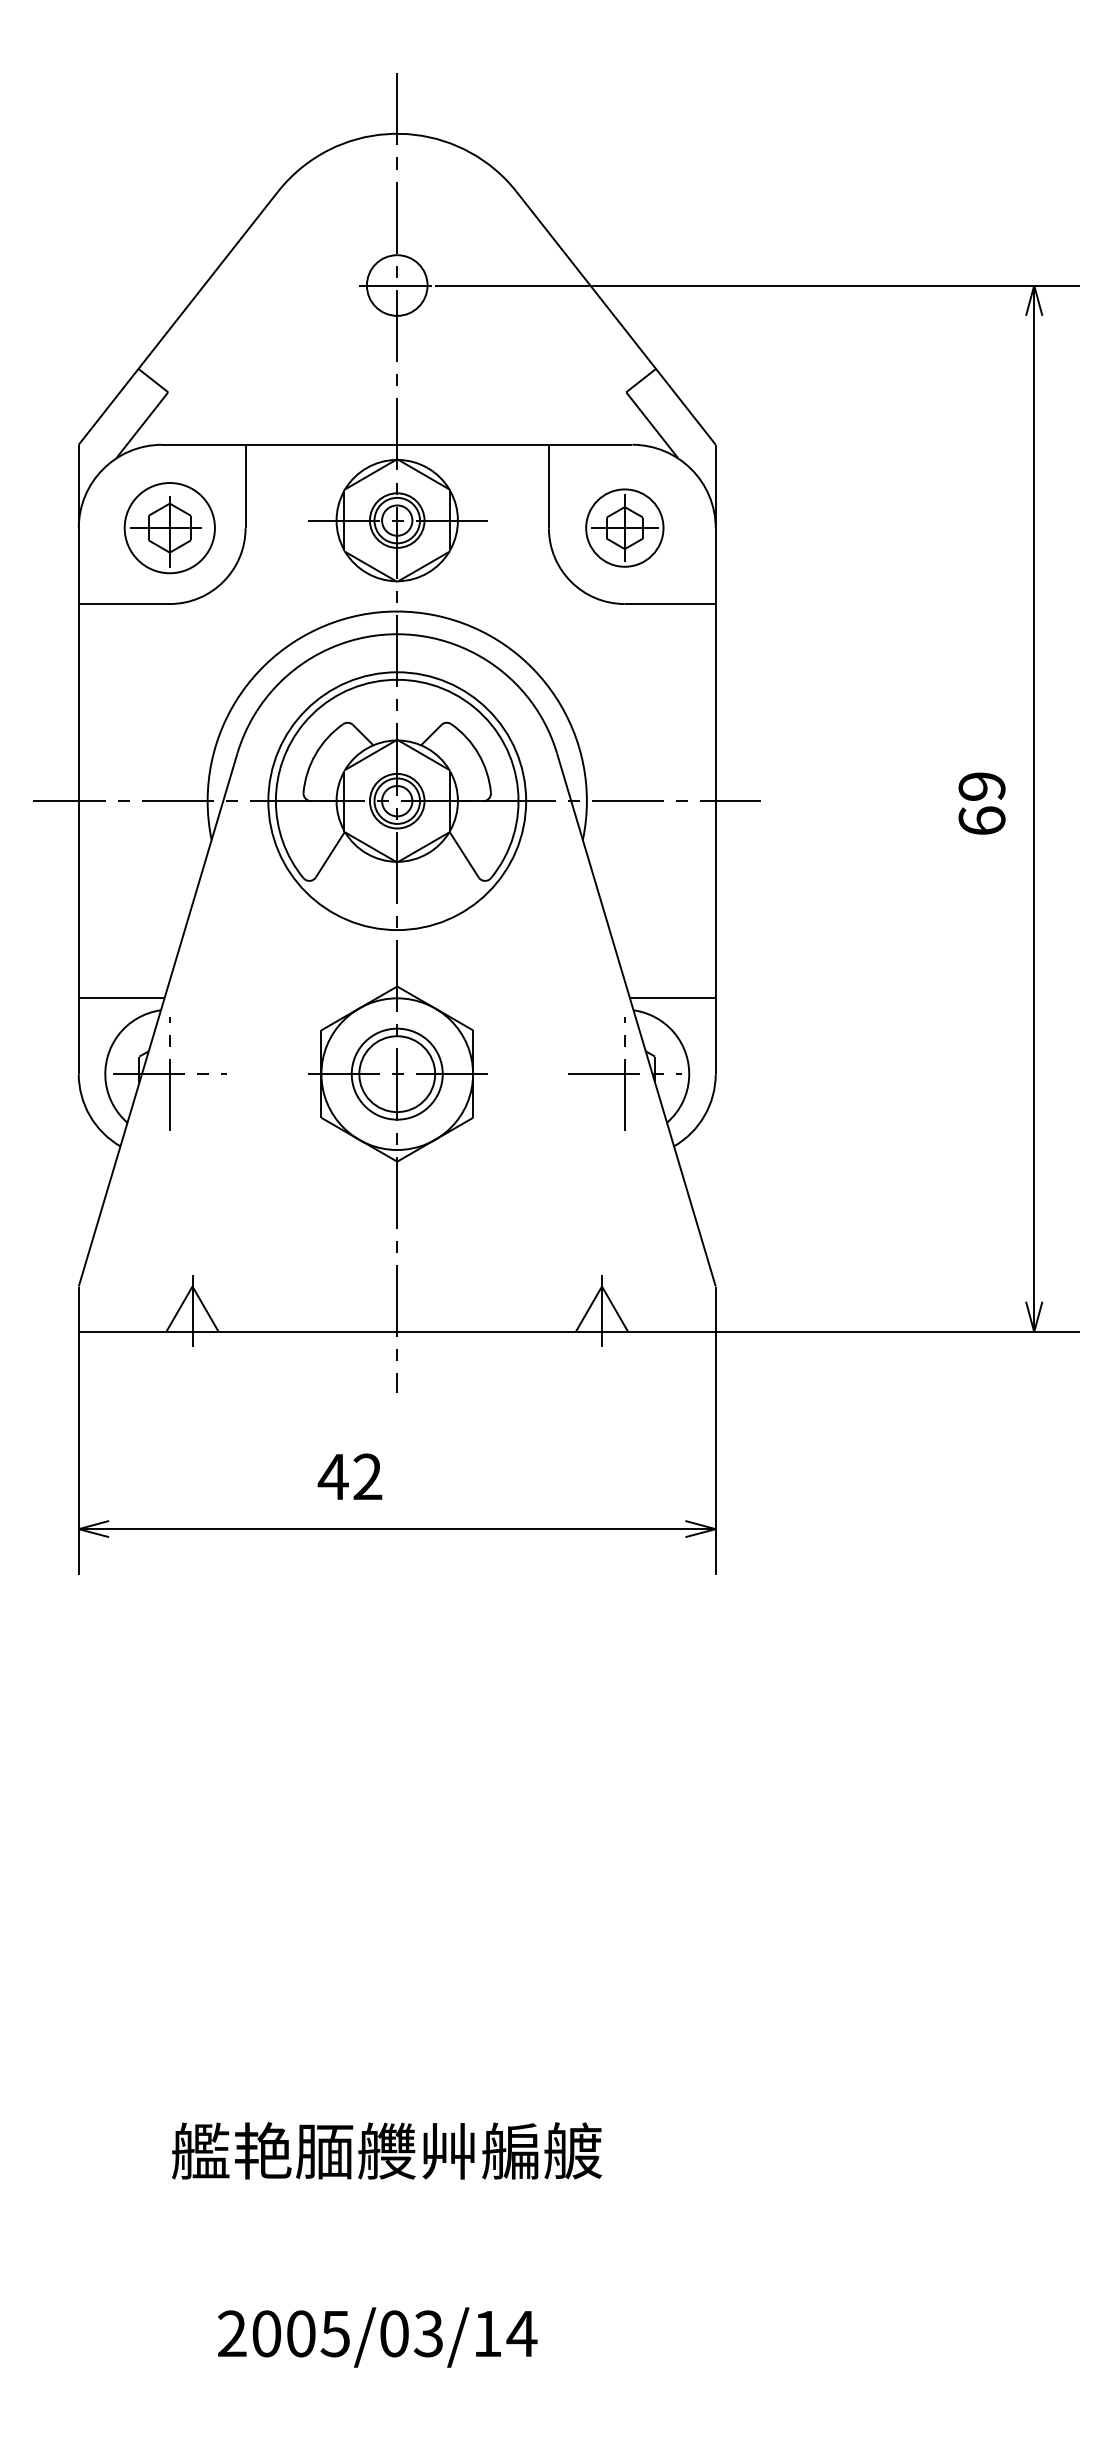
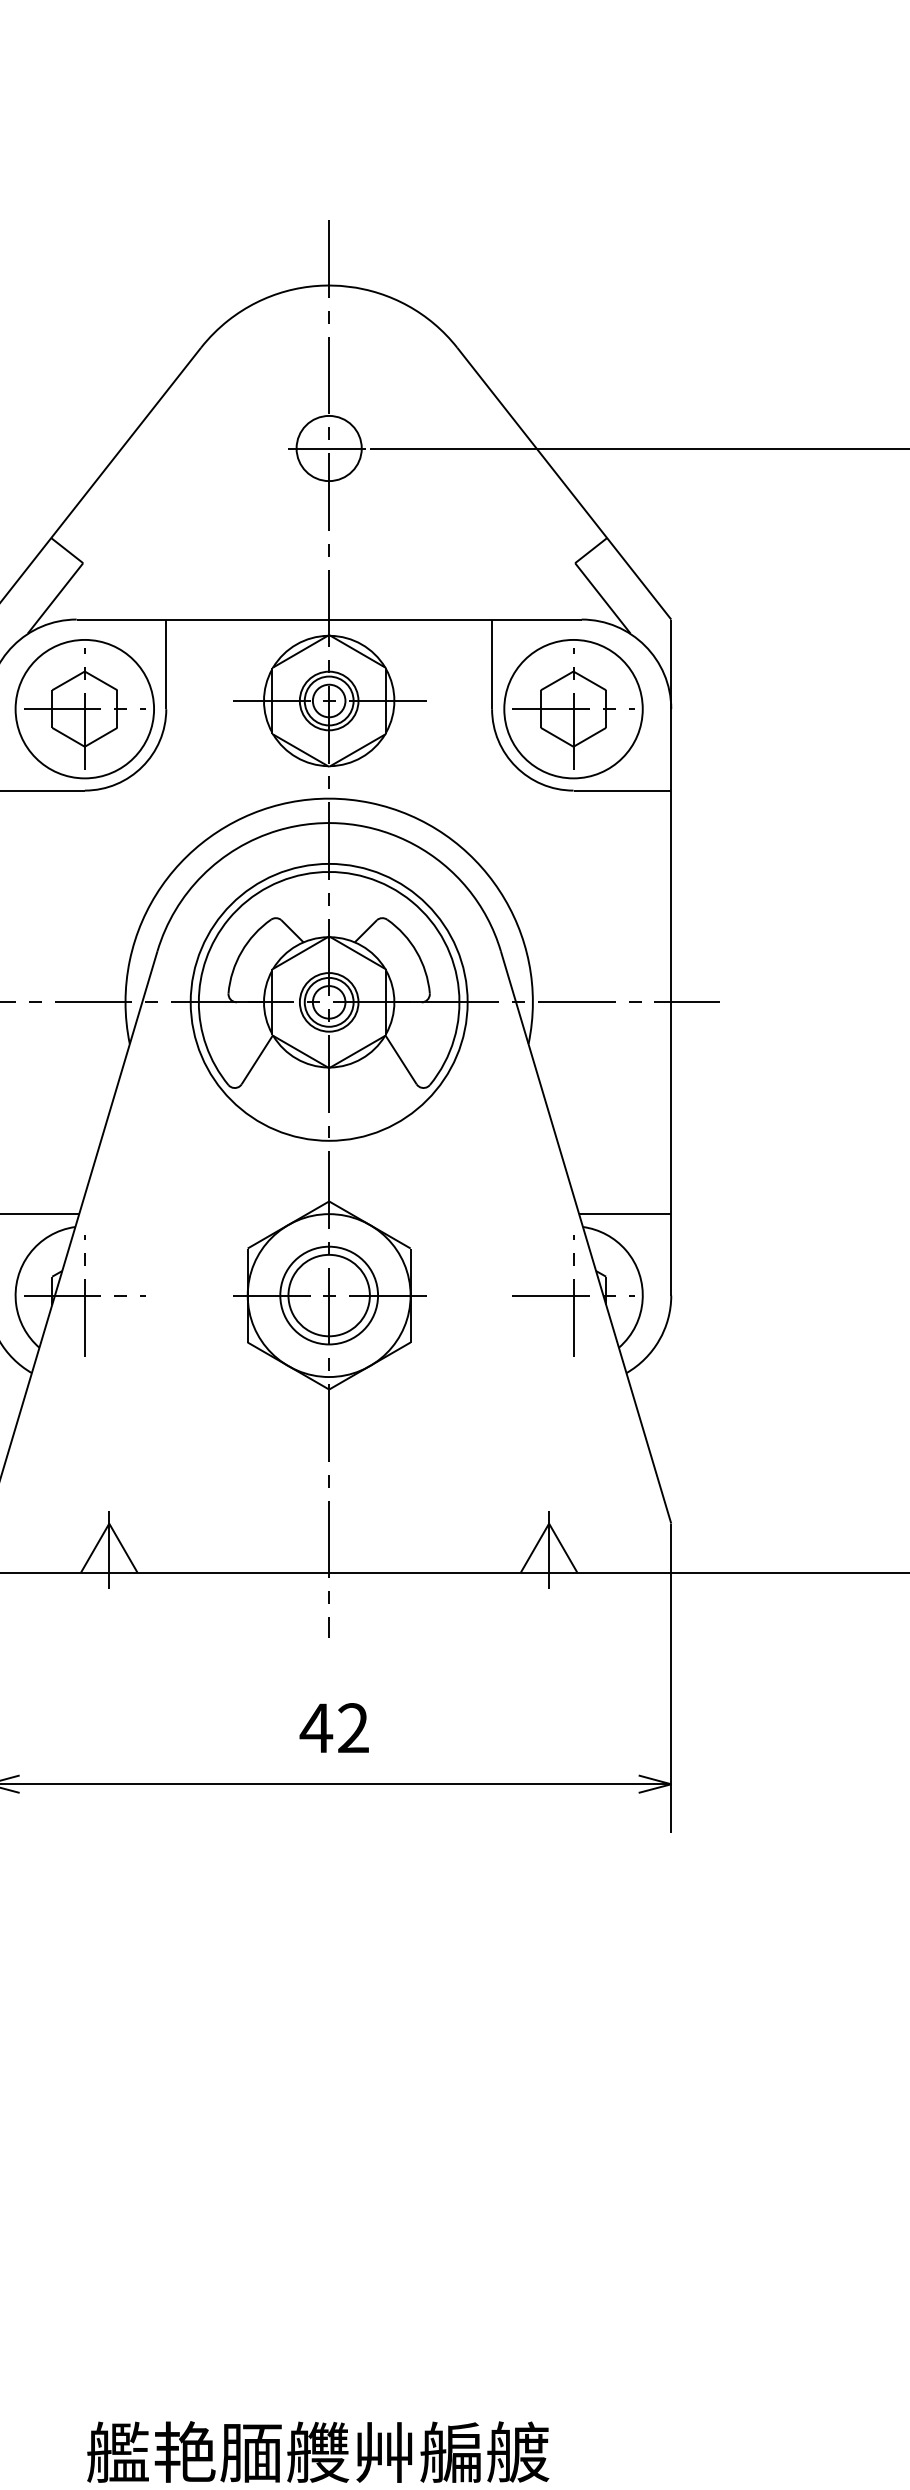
part: (169, 527) -> (84, 708), size x1.43
part: (624, 527) -> (573, 708), size x1.67
text: (349, 1476) -> (333, 1727), moved

